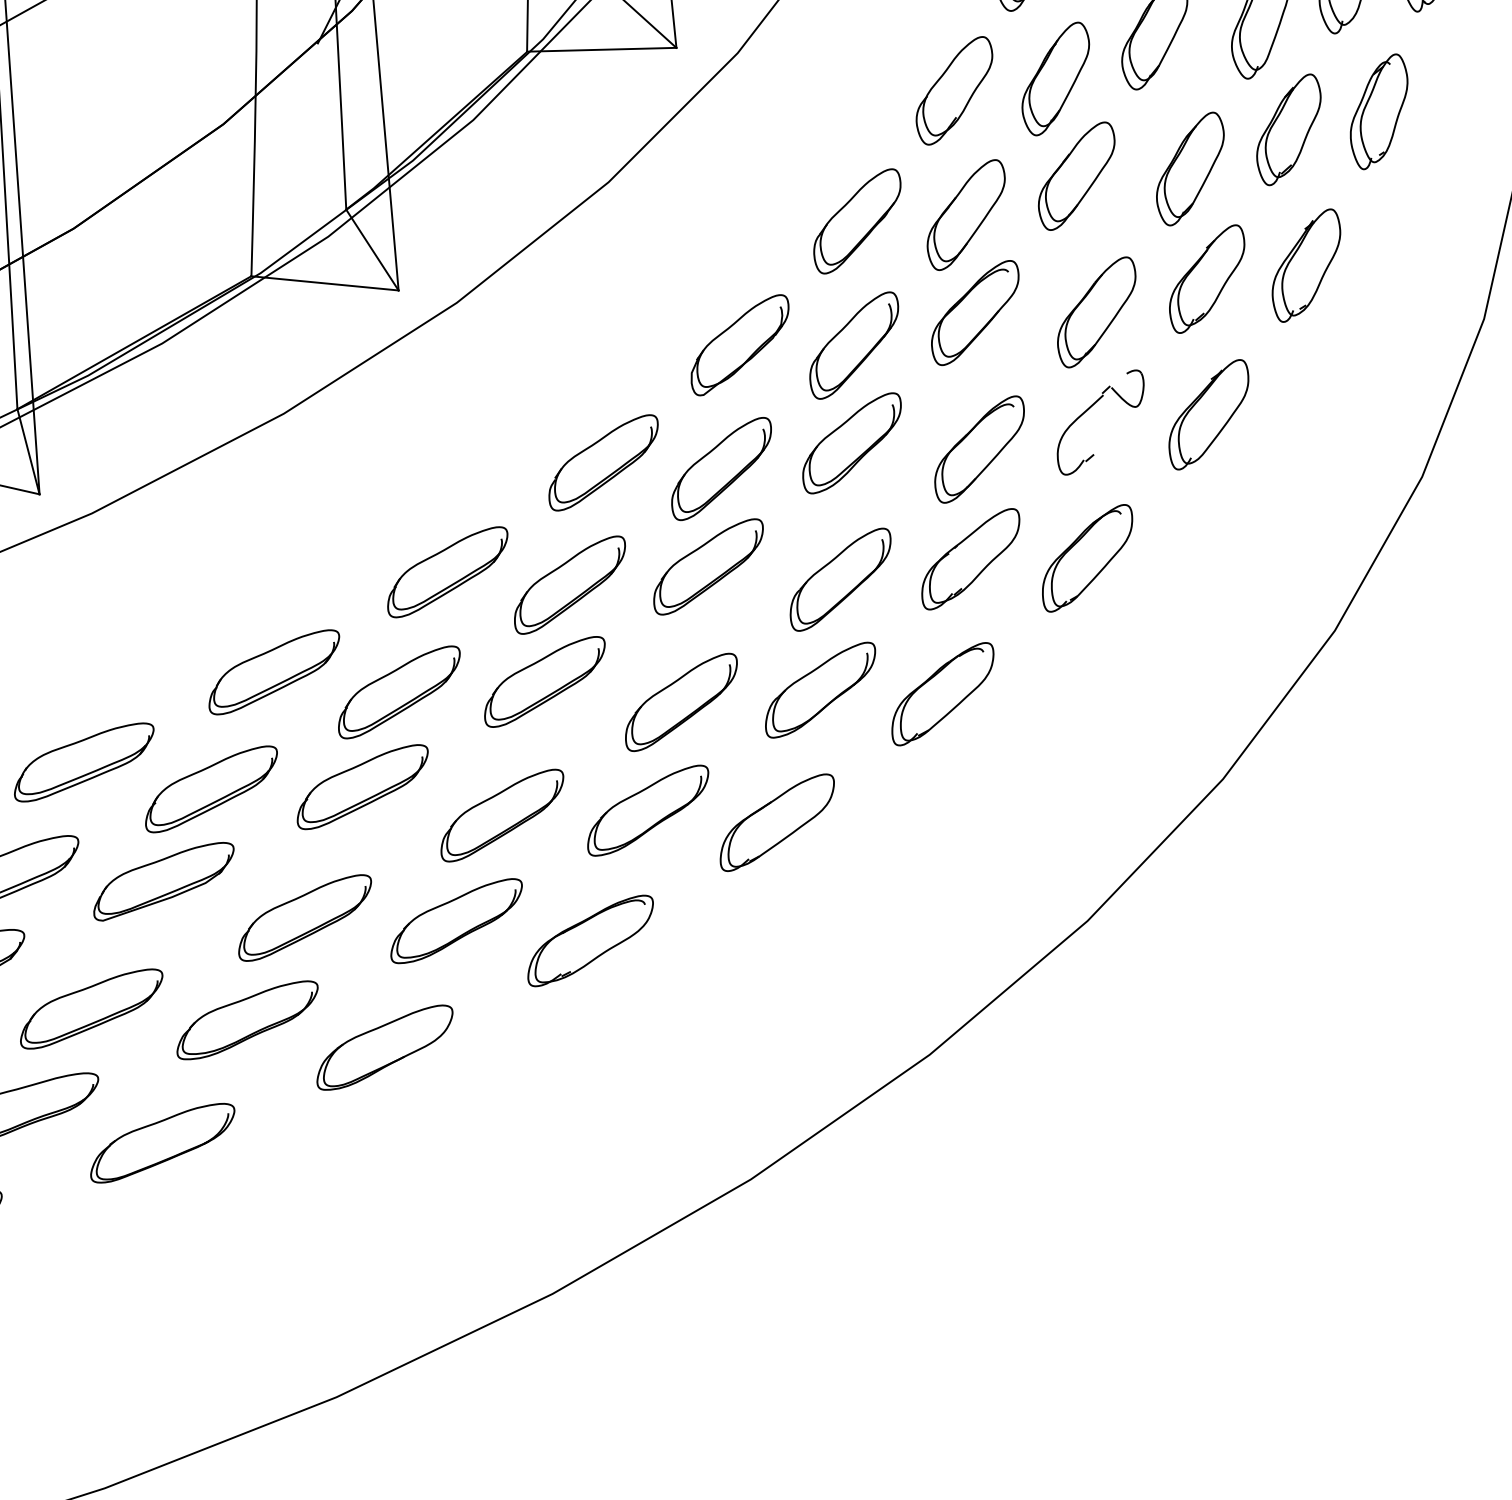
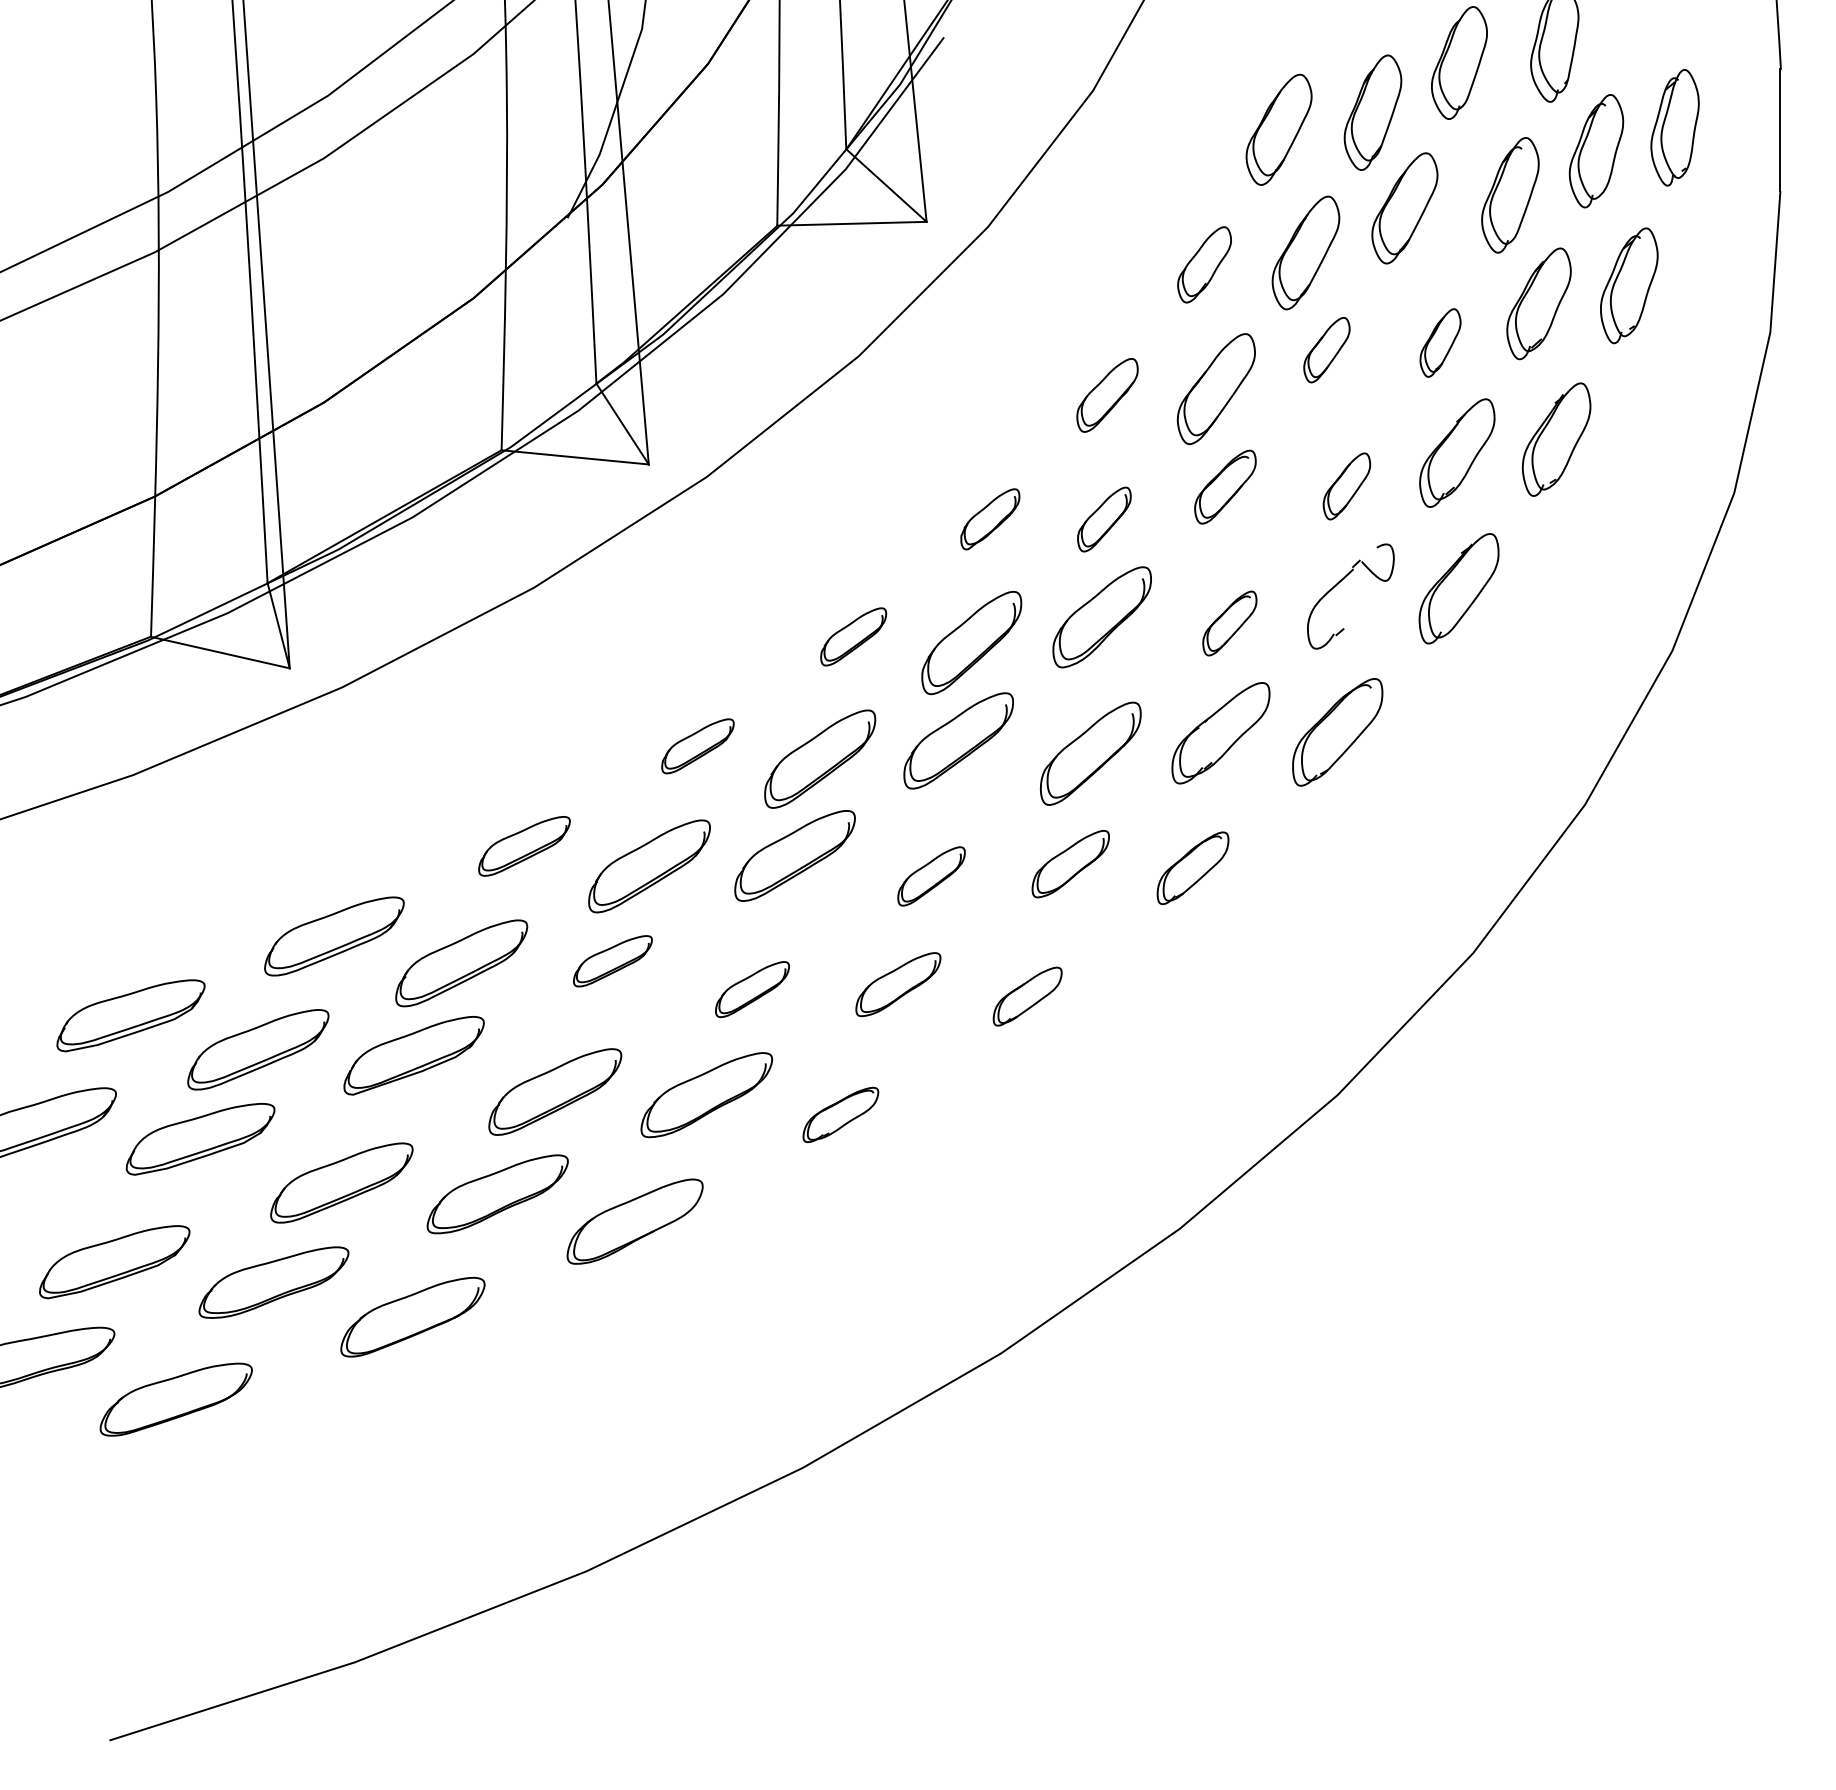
part: (954, 90) -> (1204, 264), size x0.7
part: (1190, 168) -> (1440, 342), size x0.6
part: (1076, 175) -> (1326, 349), size x0.6
part: (857, 221) -> (1107, 395), size x0.7
part: (1096, 312) -> (1346, 486), size x0.6
part: (975, 313) -> (1225, 487), size x0.7
part: (740, 345) -> (990, 519), size x0.6
part: (854, 345) -> (1104, 519), size x0.6
part: (979, 449) -> (1229, 623), size x0.6
part: (603, 462) -> (853, 636), size x0.6
part: (447, 572) -> (697, 746), size x0.6
part: (274, 672) -> (524, 846), size x0.7
part: (820, 689) -> (1070, 863), size x0.7
part: (942, 694) -> (1192, 868), size x0.7
part: (681, 702) -> (931, 876), size x0.6
part: (362, 787) -> (612, 961), size x0.6
part: (648, 810) -> (898, 984), size x0.7
part: (502, 815) -> (752, 989), size x0.6
part: (777, 822) -> (1027, 996), size x0.6
part: (590, 940) -> (840, 1114), size x0.6

